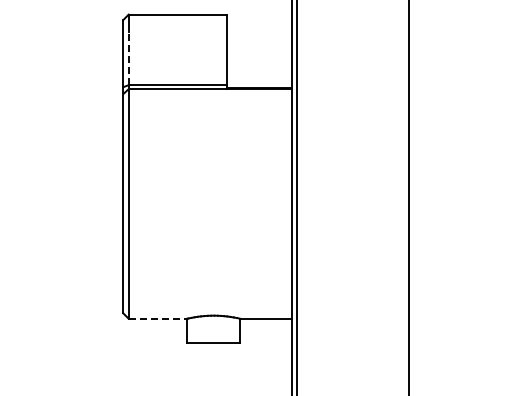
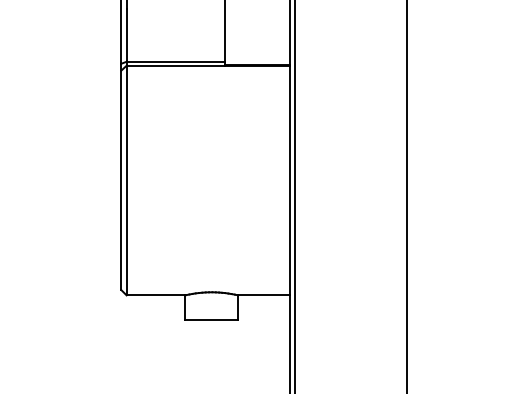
line: (128, 58) -> (126, 35), dashed -> solid
line: (158, 318) -> (156, 295), dashed -> solid

